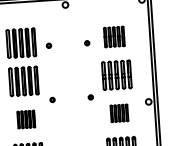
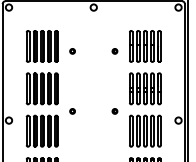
part: (114, 37) -> (145, 46), size x1.43
part: (119, 112) -> (145, 130), size x1.67
part: (25, 119) -> (41, 130), size x1.67

